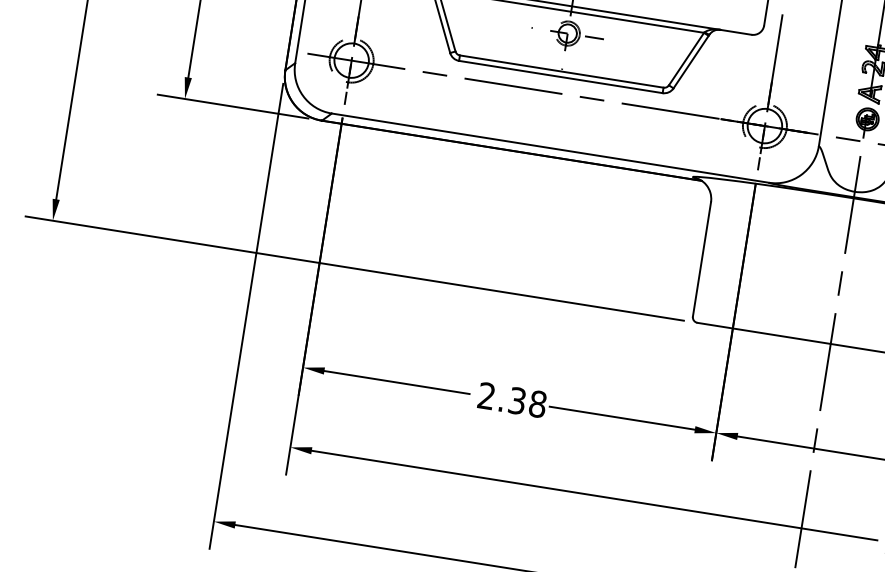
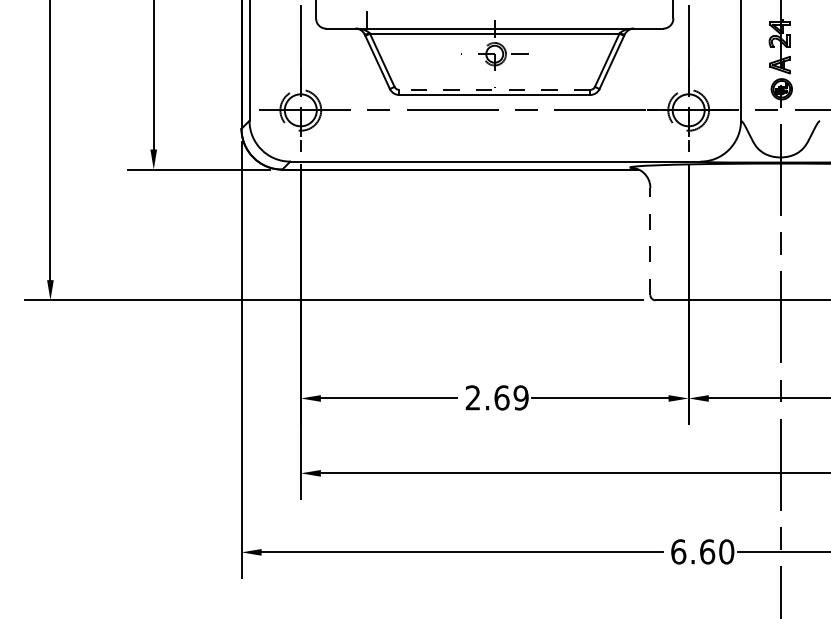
line: (561, 71) -> (494, 89), solid -> dashed
line: (702, 259) -> (650, 241), solid -> dashed
text: (527, 402) -> (511, 397), 2.38 -> 2.69

